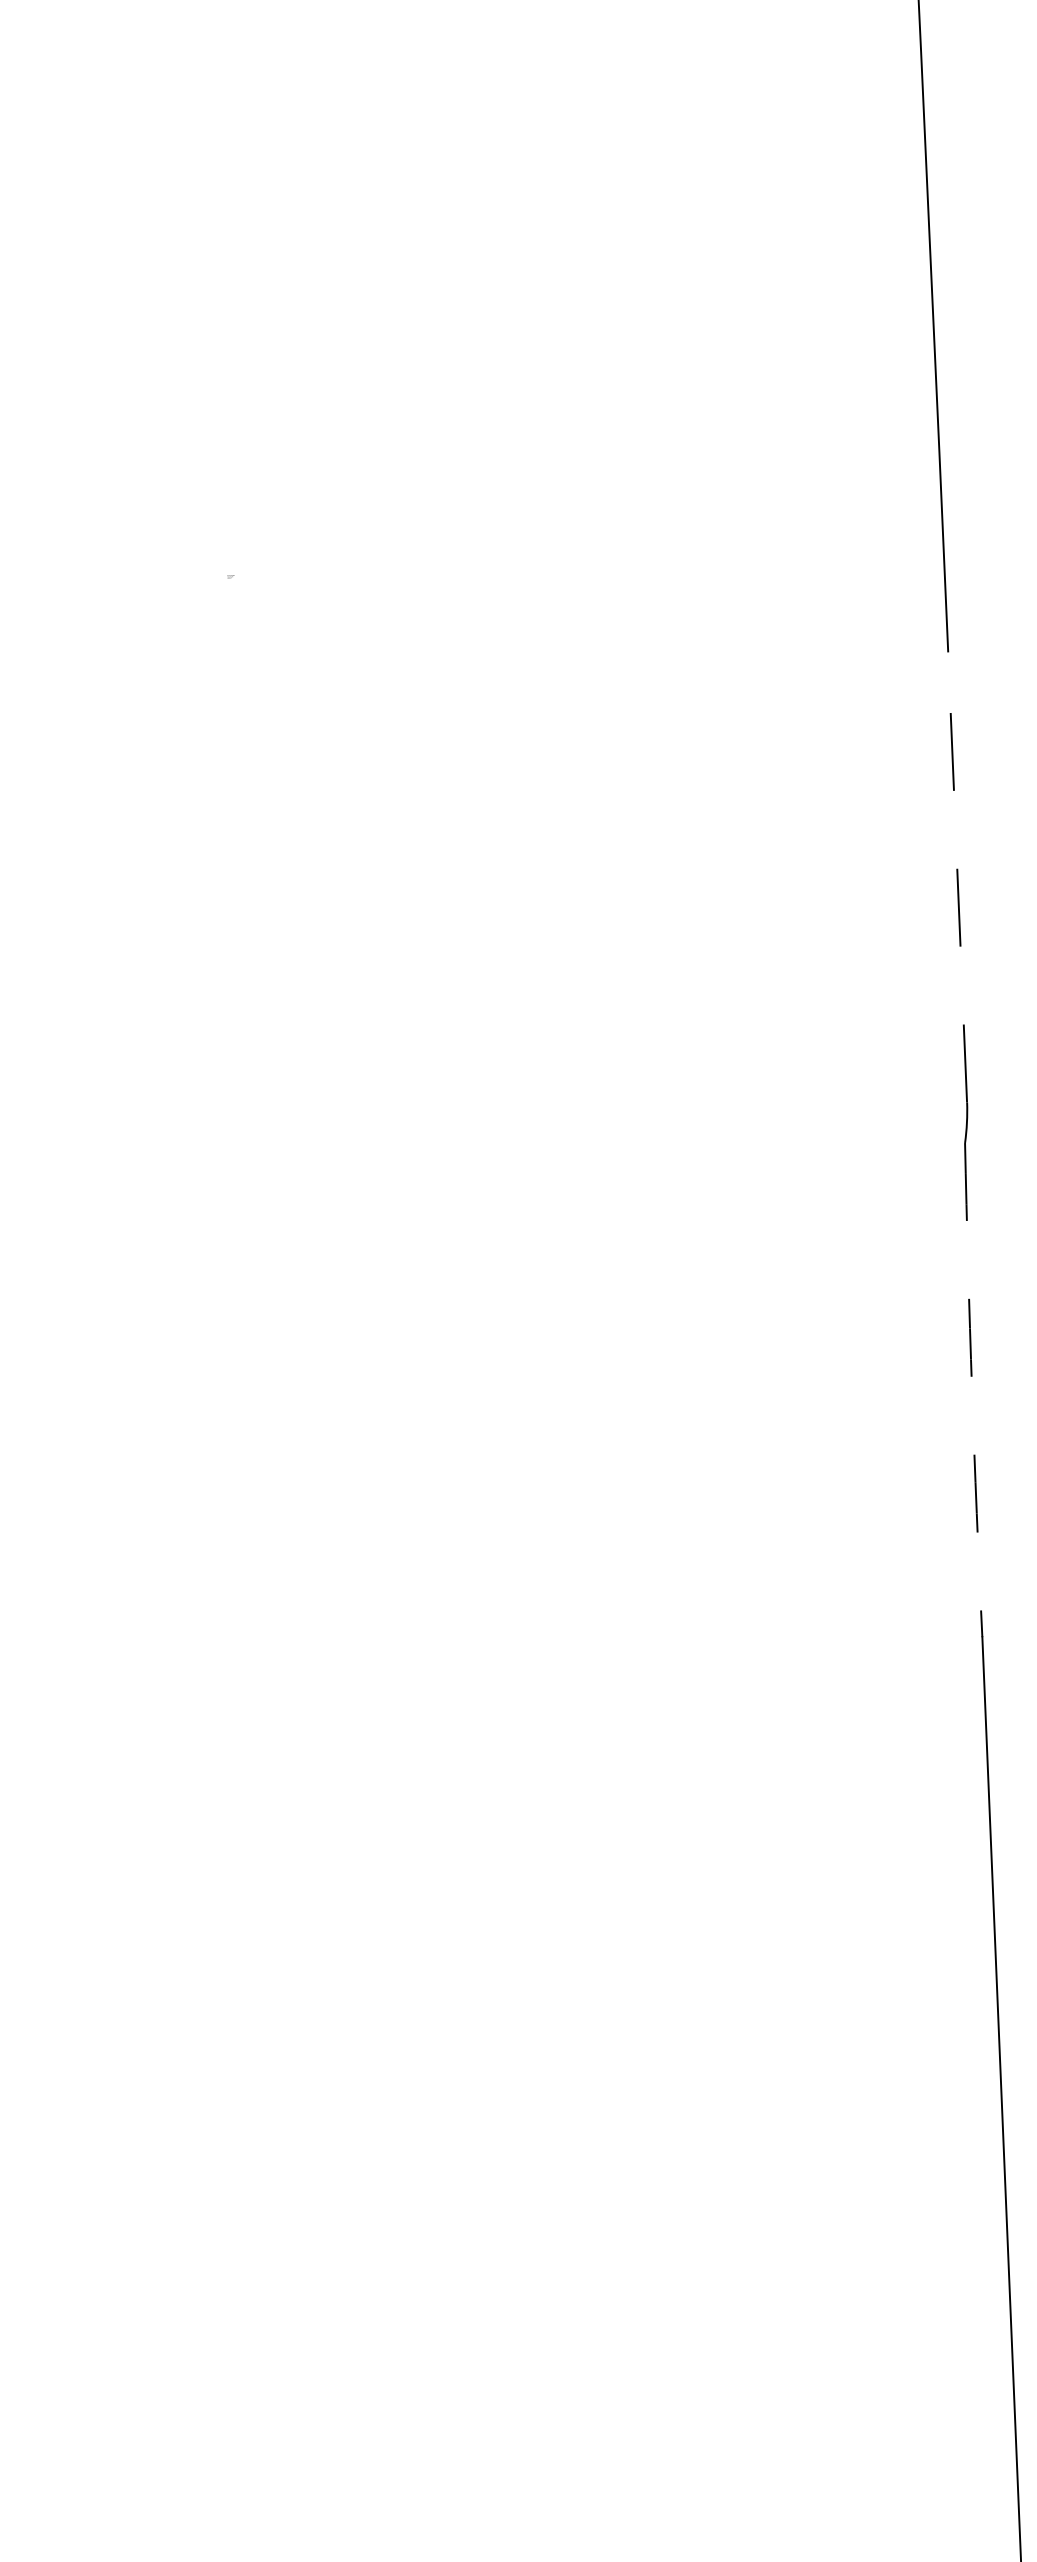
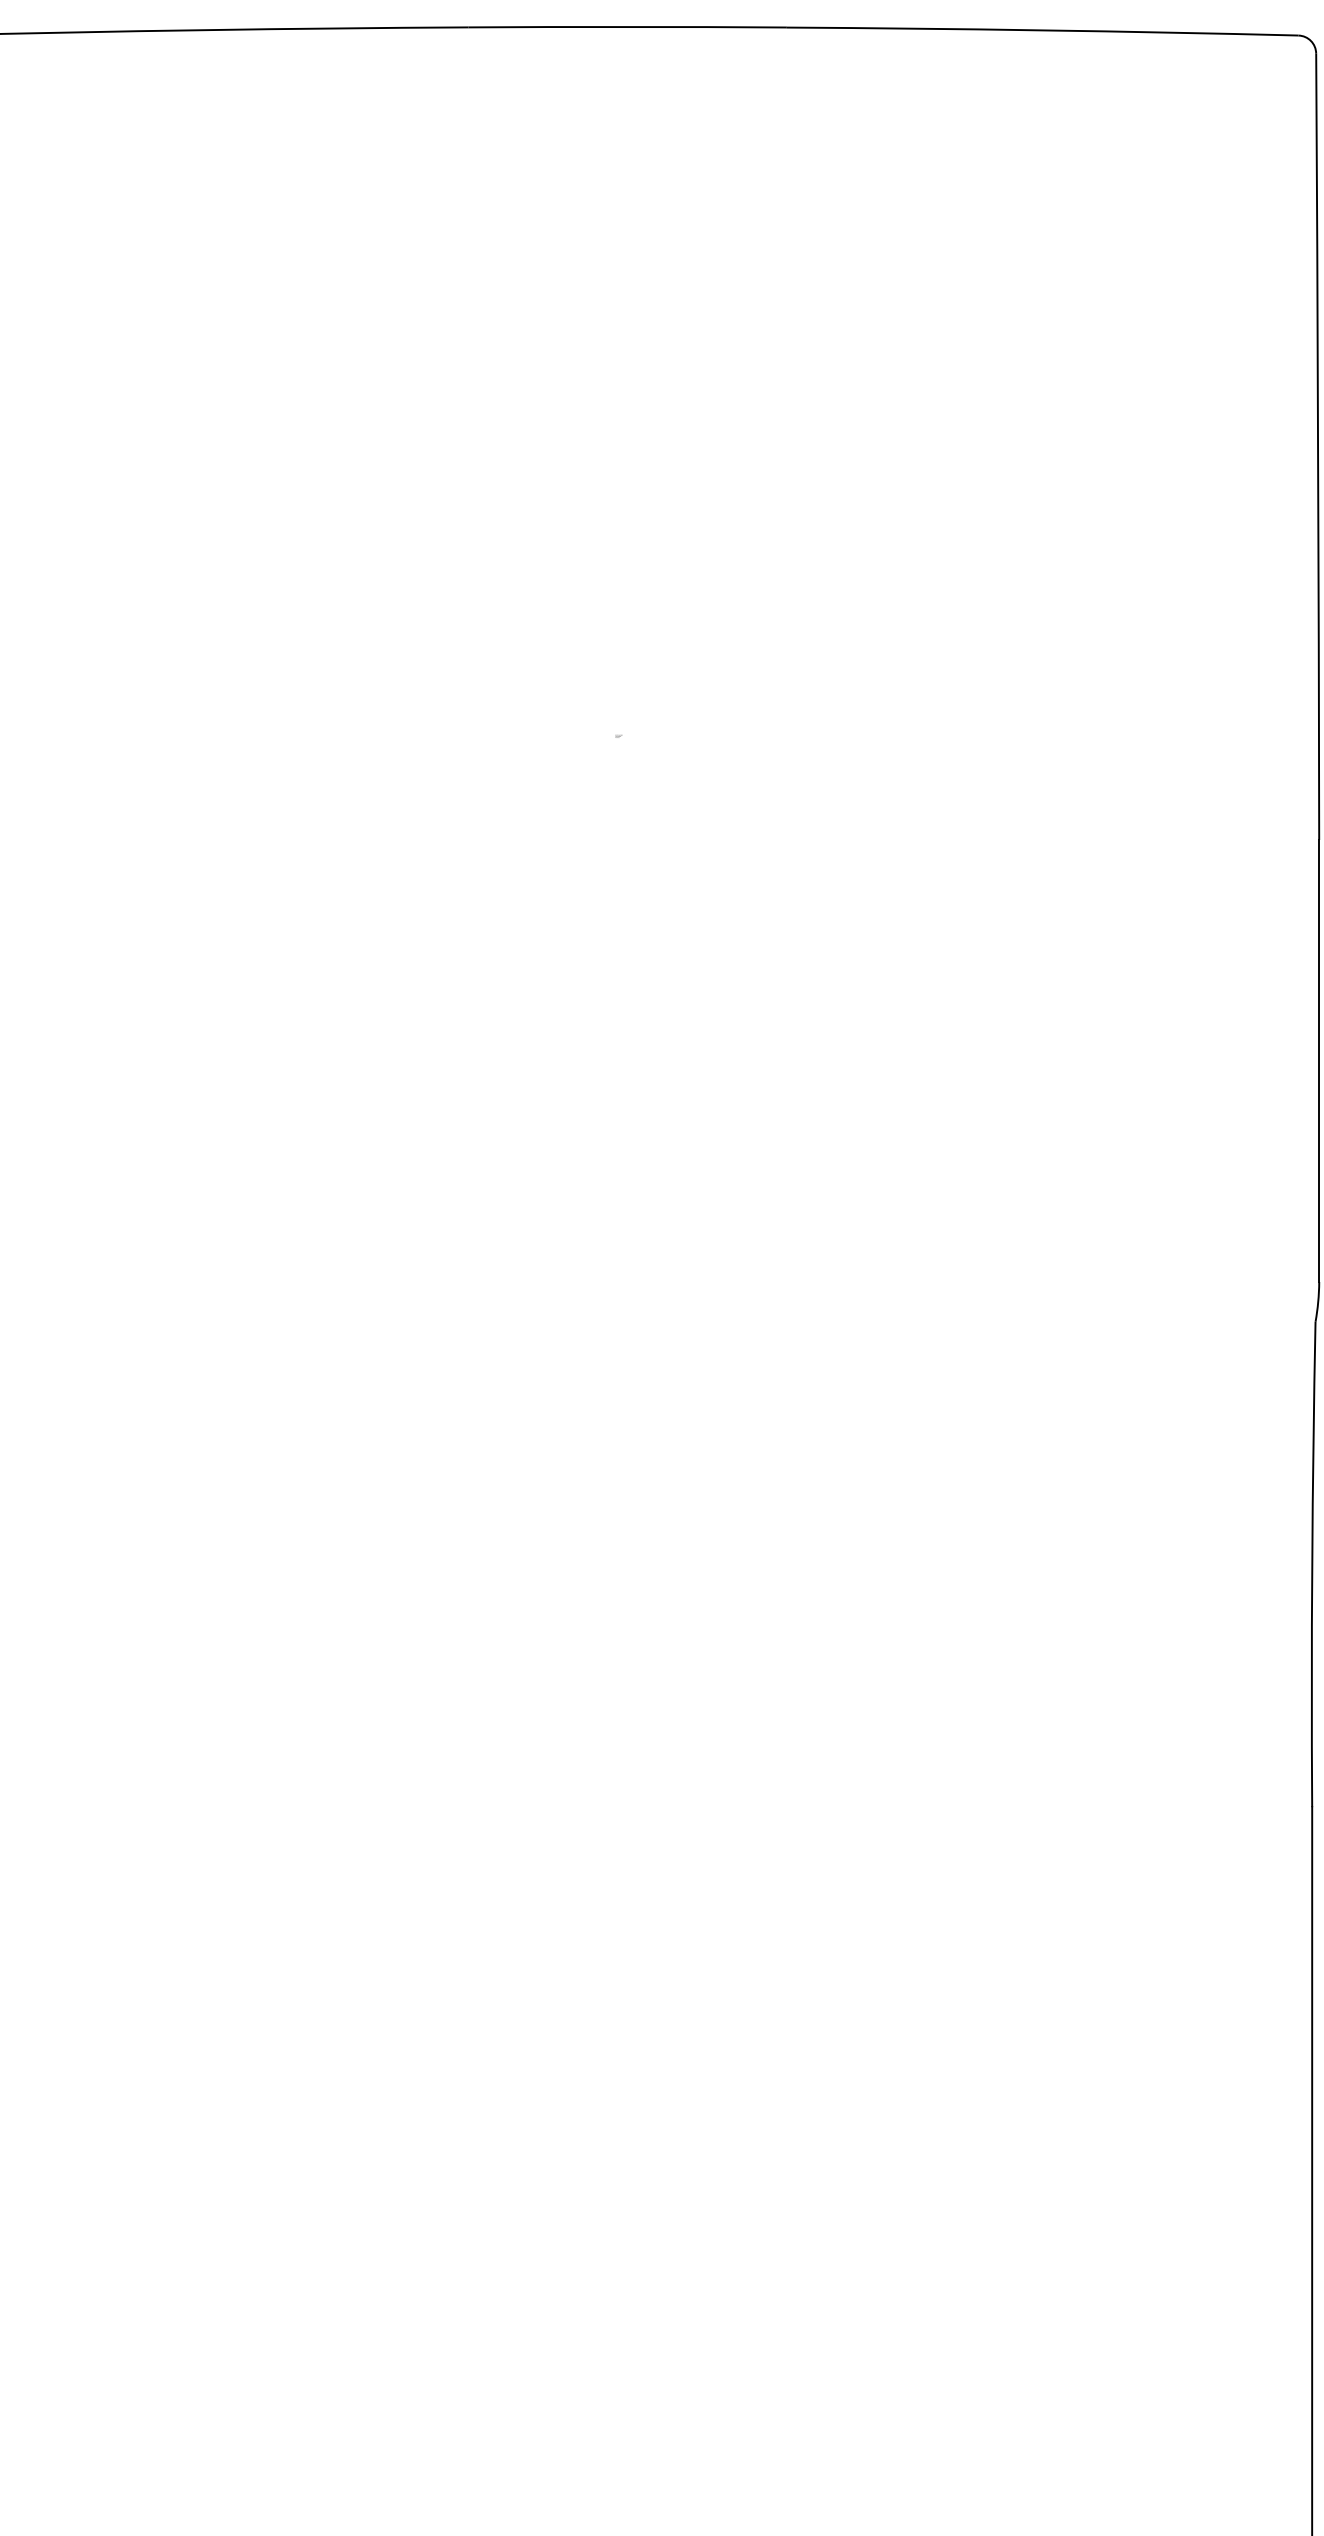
line: (957, 876) -> (1319, 1060), dashed -> solid
arc: (972, 1390) -> (1312, 1564), dashed -> solid

